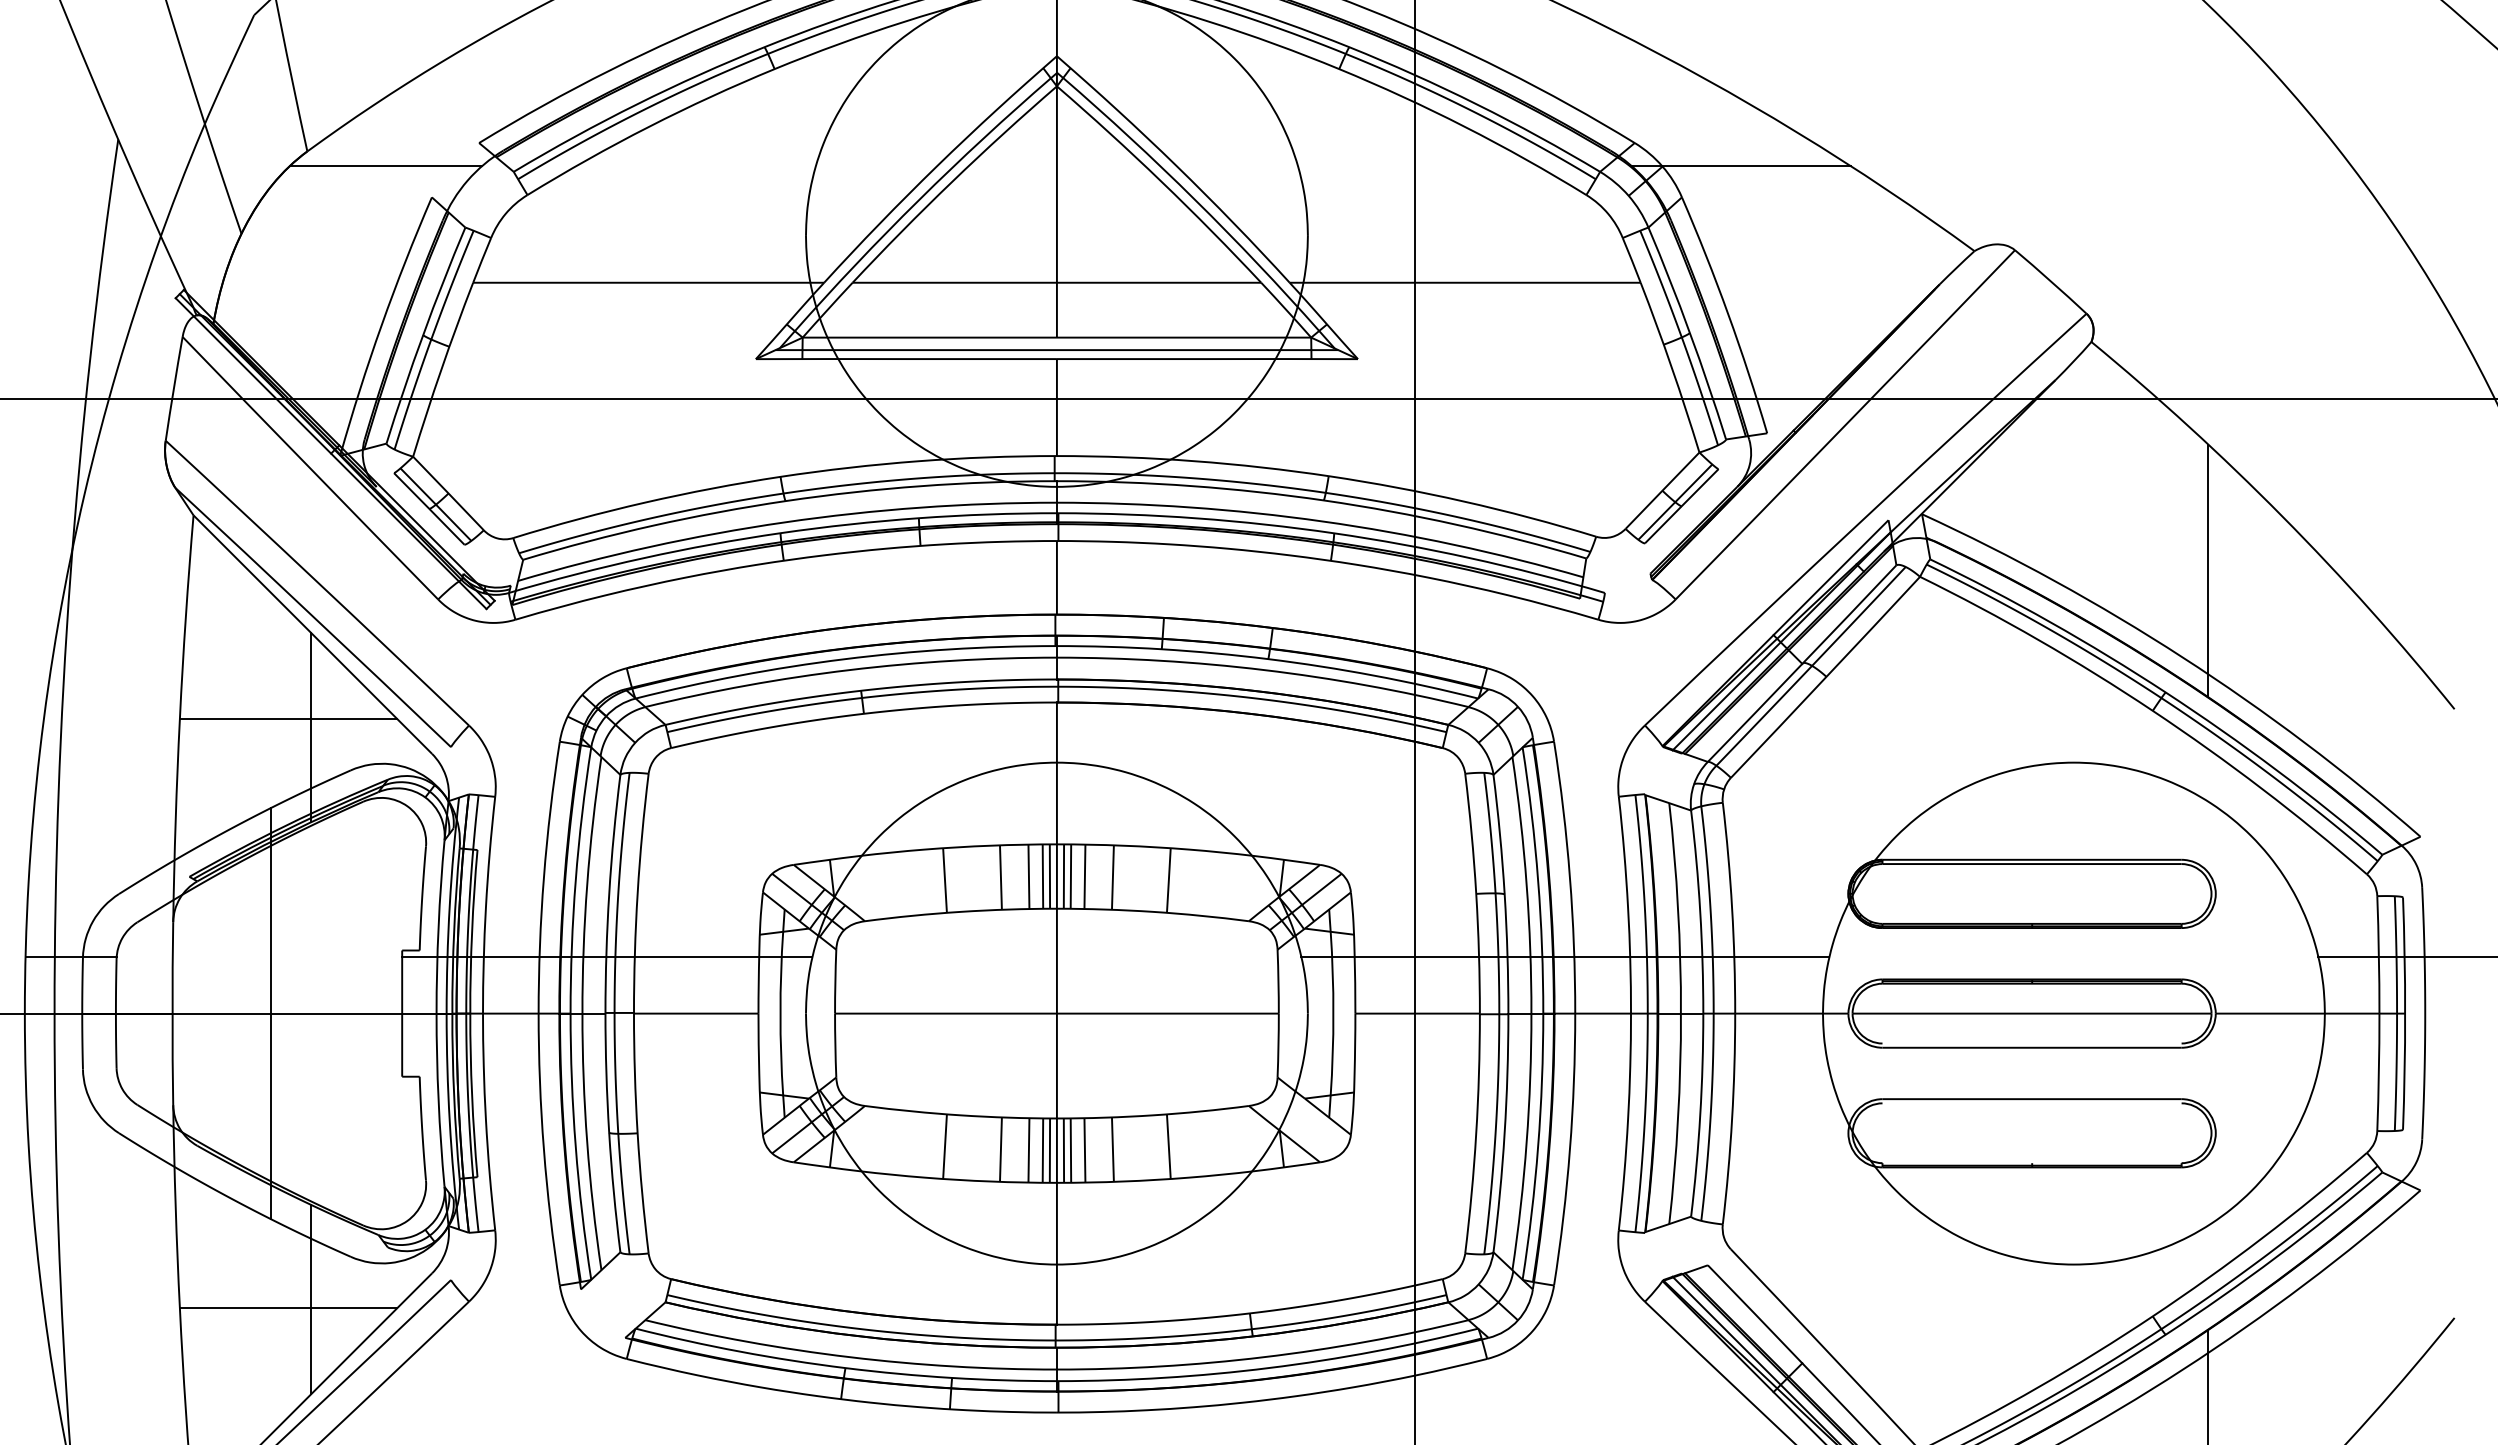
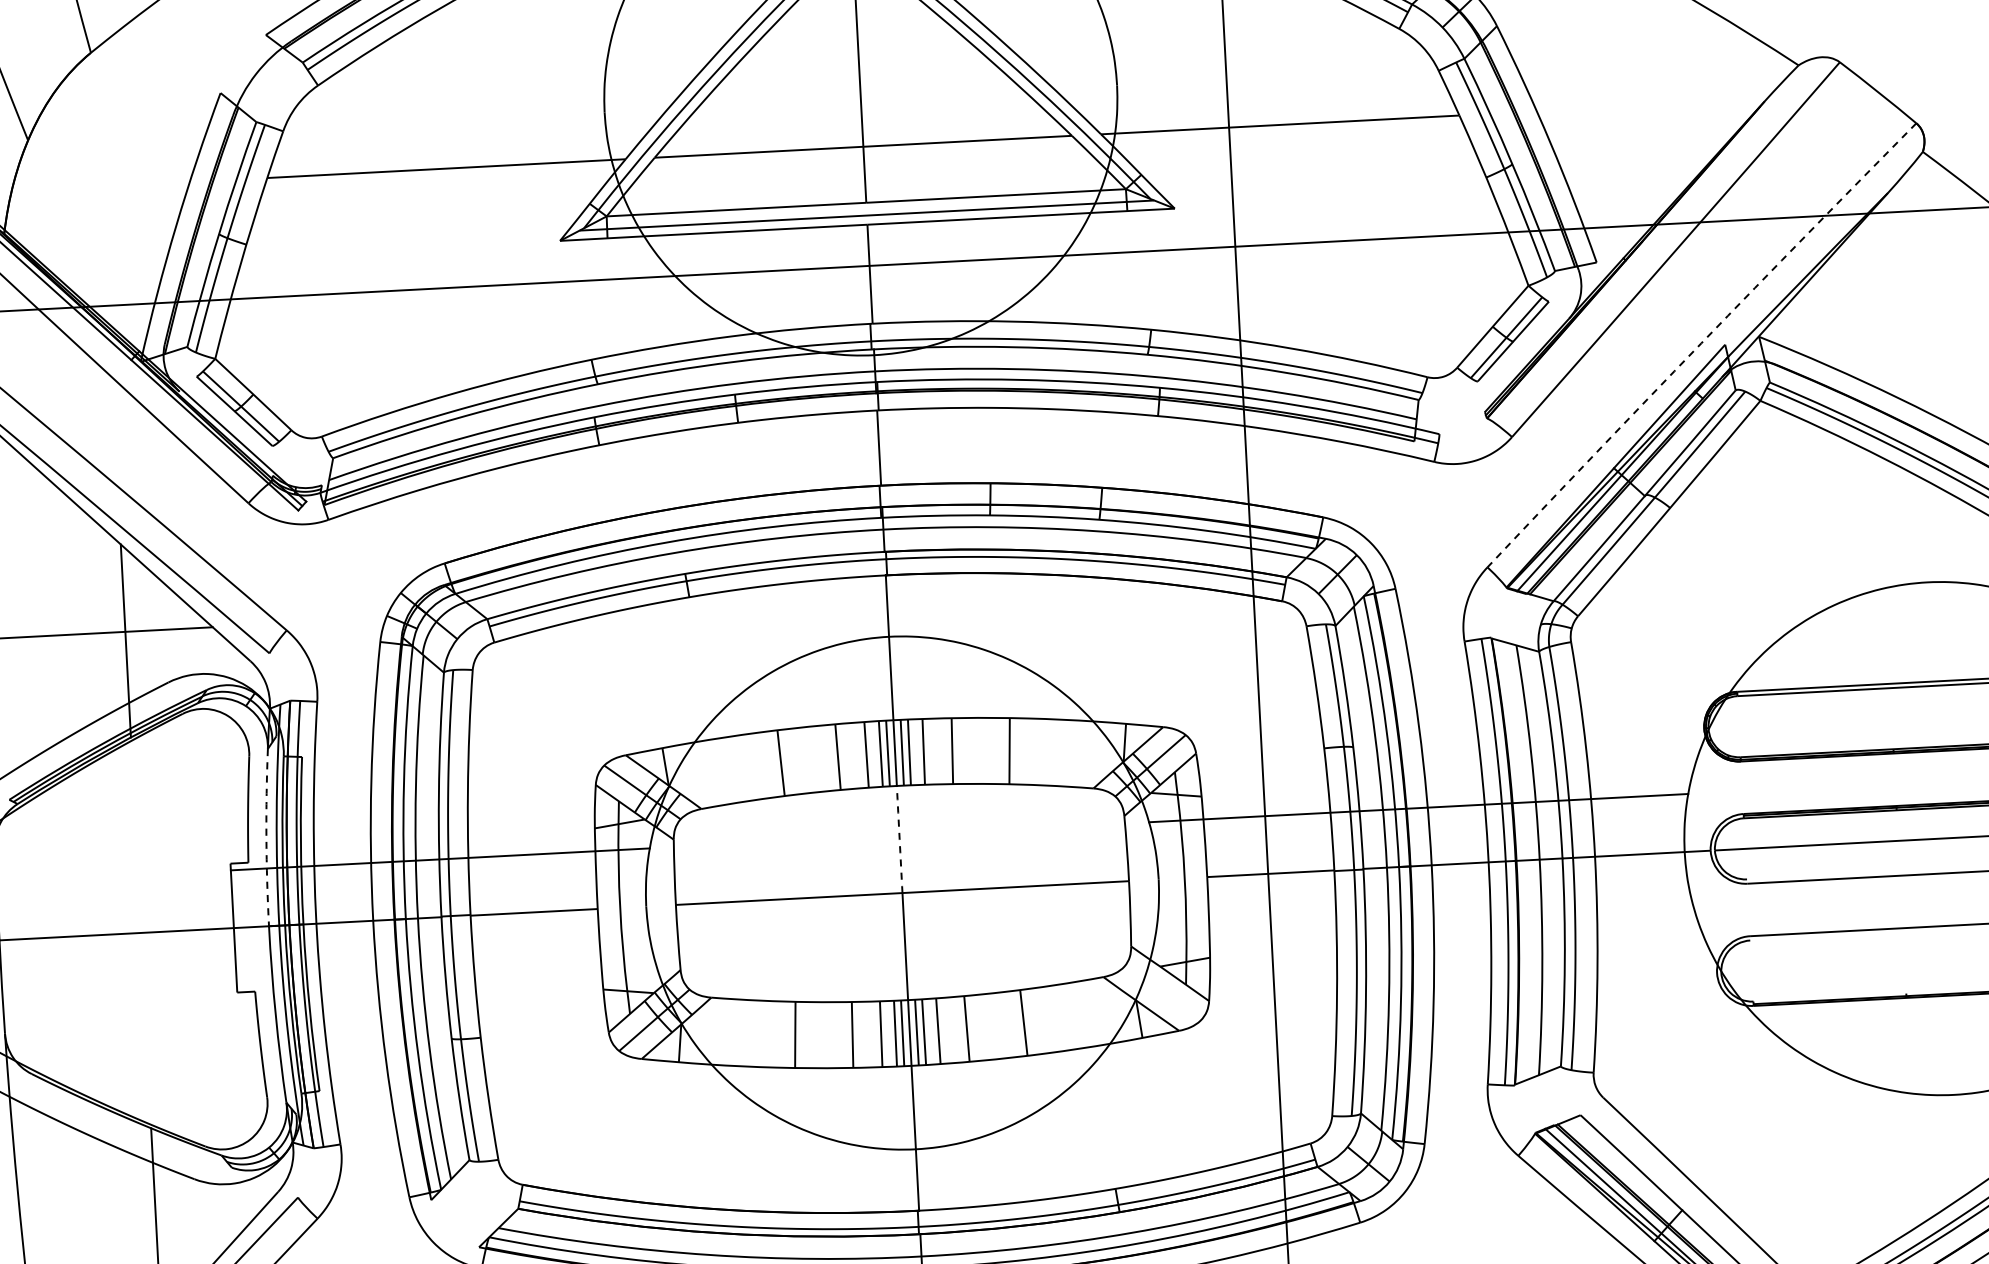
line: (385, 165) -> (171, 62), removed
arc: (1864, 518) -> (1700, 344), solid -> dashed
arc: (438, 926) -> (266, 837), solid -> dashed
arc: (1056, 961) -> (899, 839), solid -> dashed
line: (270, 1013) -> (99, 935), removed
line: (287, 1308) -> (132, 1235), removed

